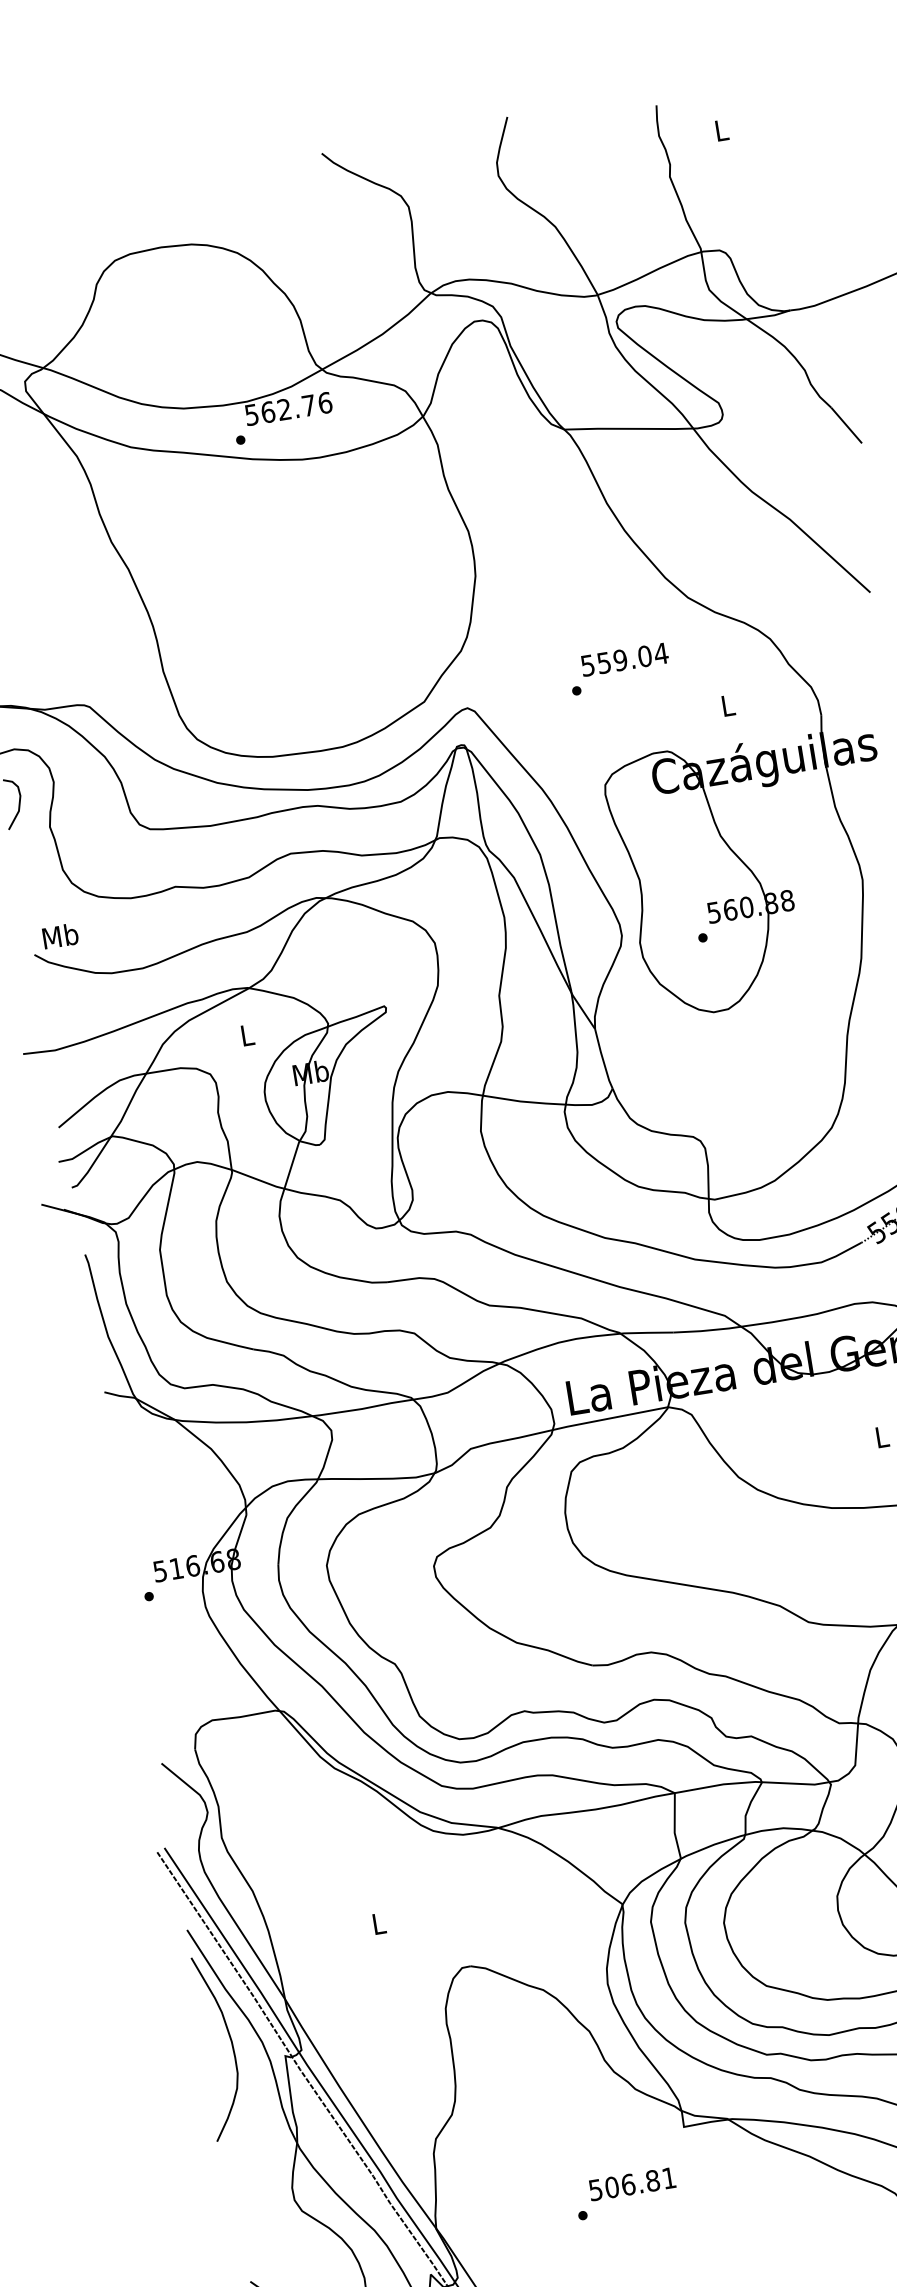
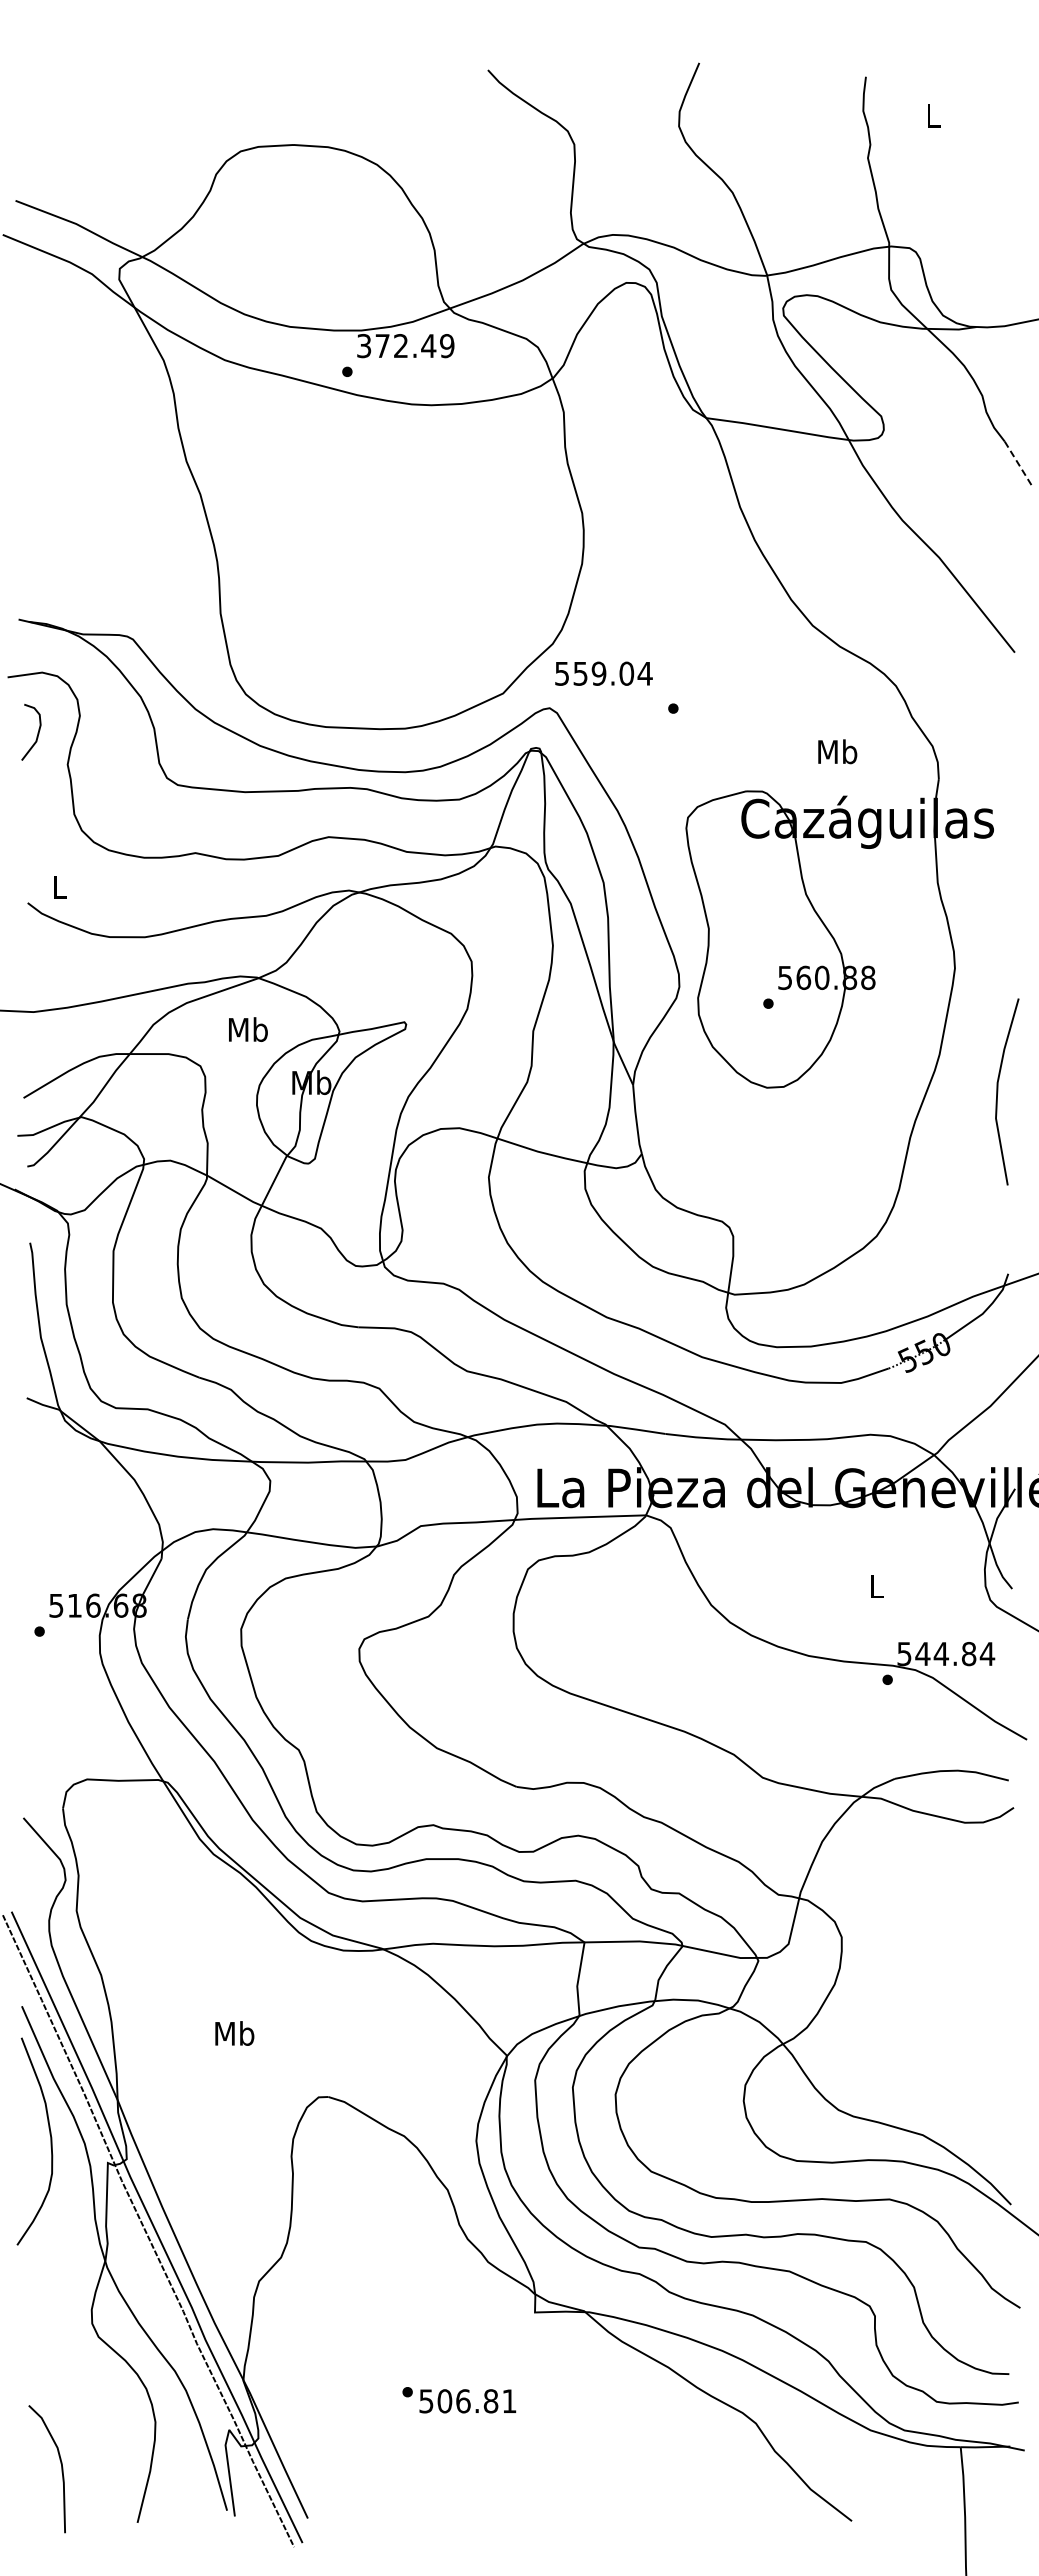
text: (288, 409) -> (405, 346), 562.76 -> 372.49
line: (846, 425) -> (1018, 464), solid -> dashed
text: (624, 659) -> (603, 673), moved
text: (727, 705) -> (837, 751), L -> Mb
text: (60, 935) -> (59, 886), Mb -> L
text: (247, 1035) -> (248, 1029), L -> Mb
text: (378, 1923) -> (234, 2033), L -> Mb
text: (632, 2184) -> (467, 2401), moved

